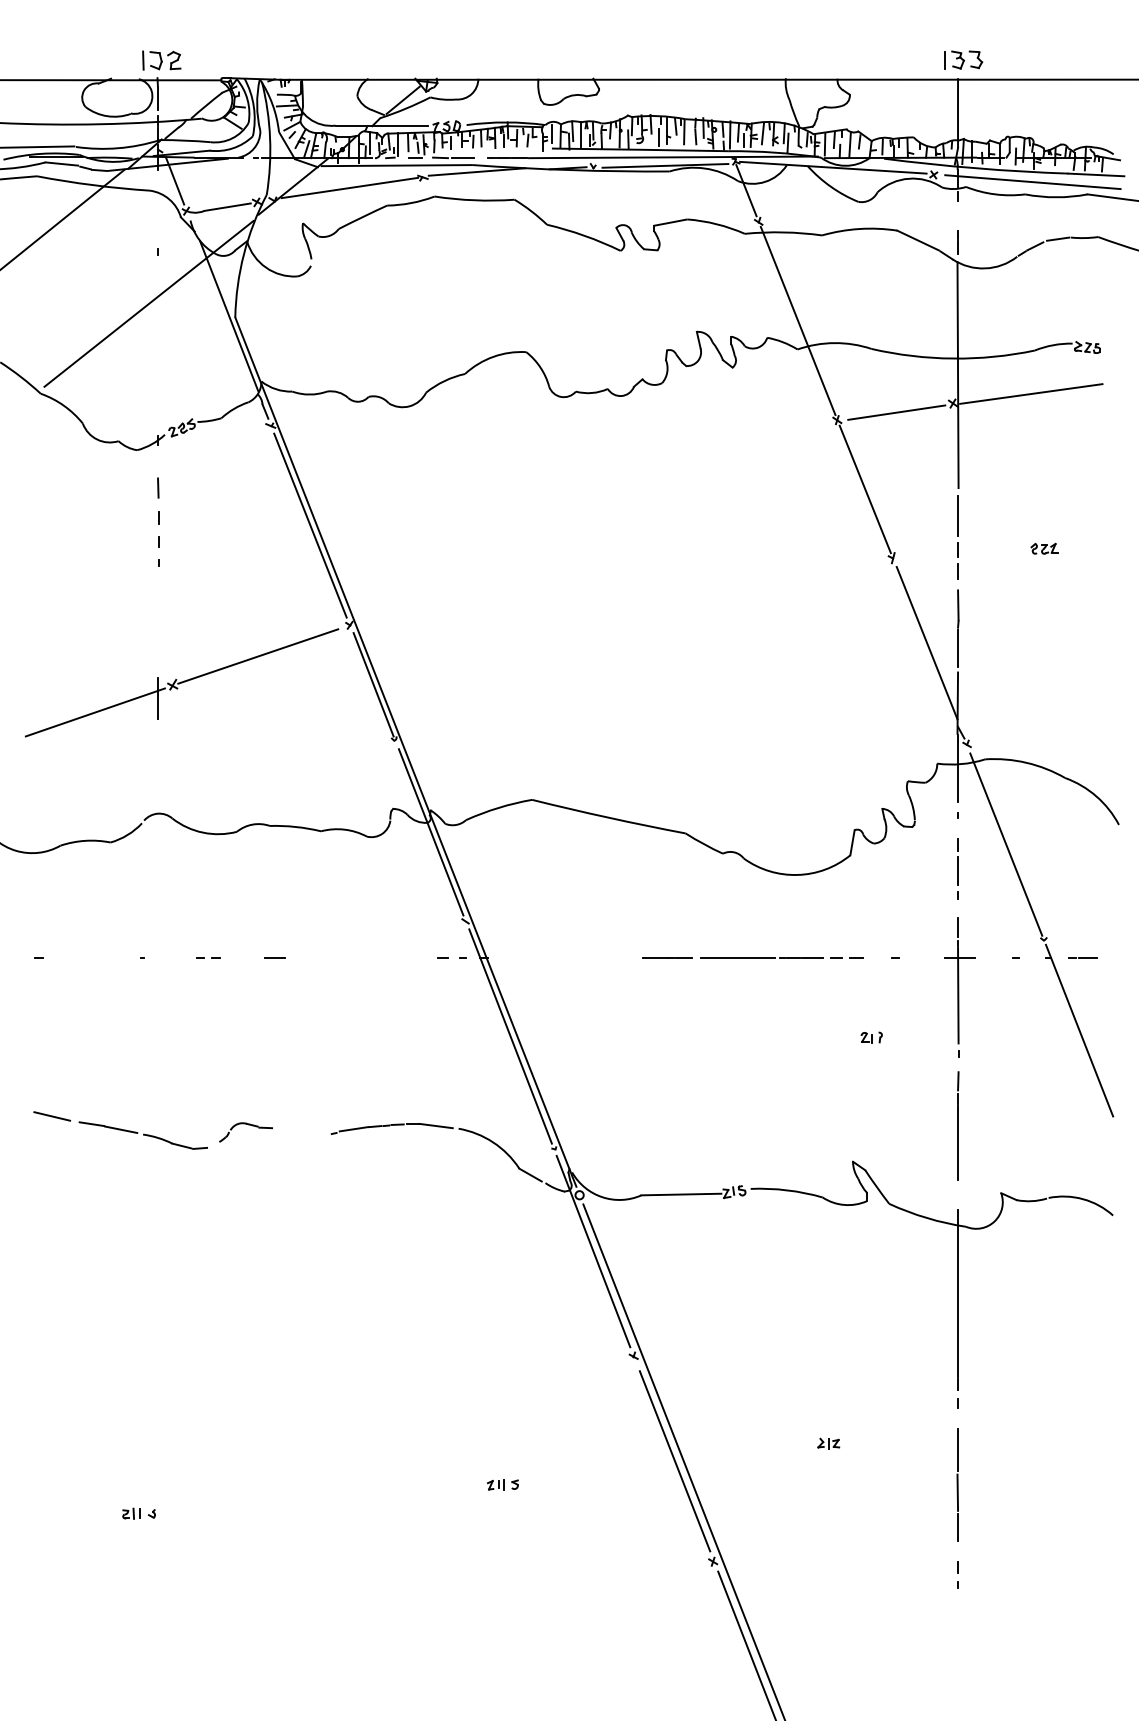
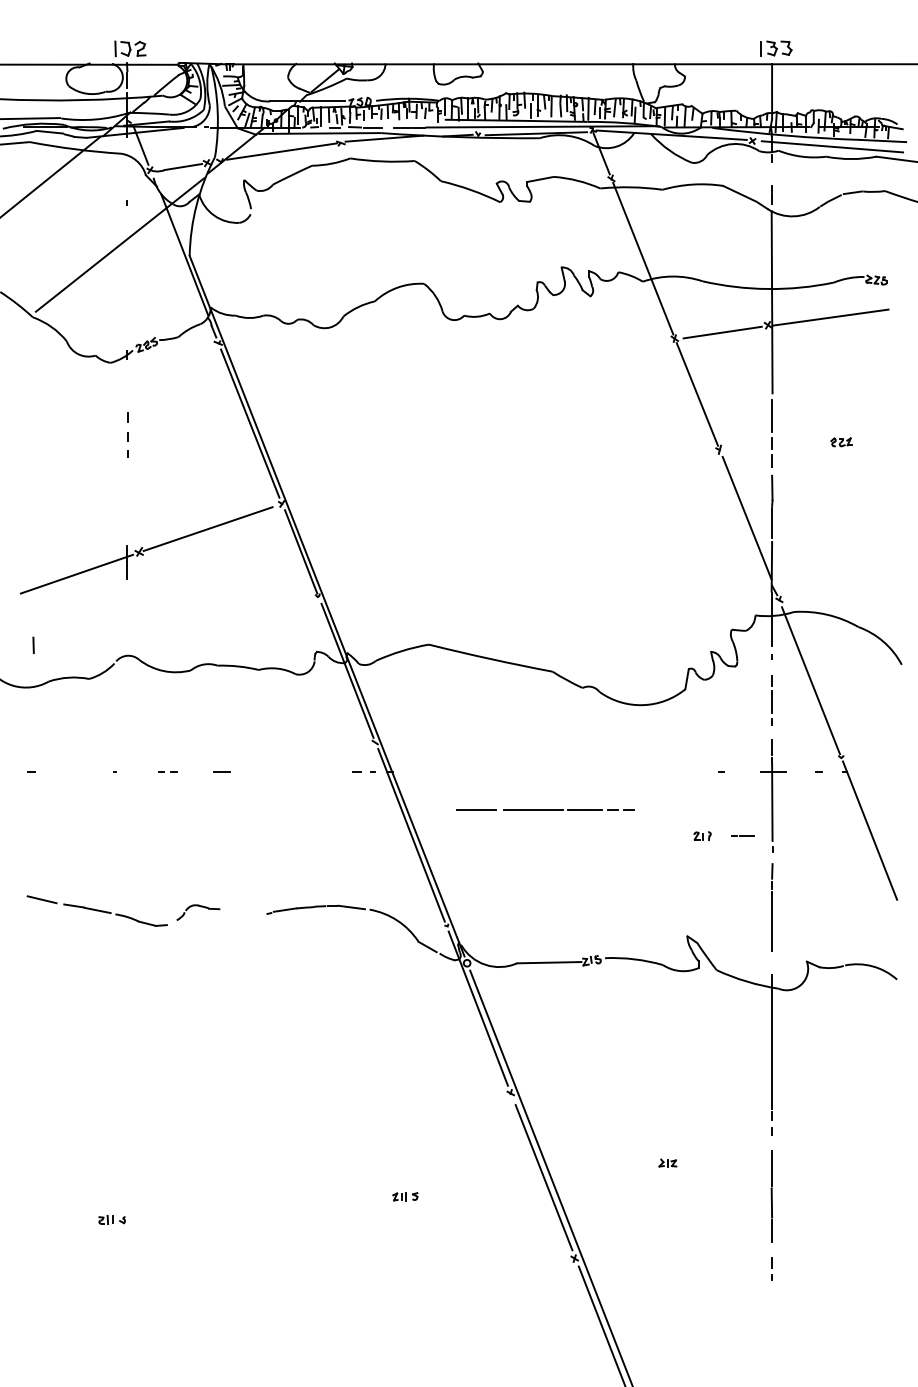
line: (158, 486) -> (33, 644), moved
line: (752, 957) -> (545, 809), moved
line: (1082, 957) -> (742, 835), moved

